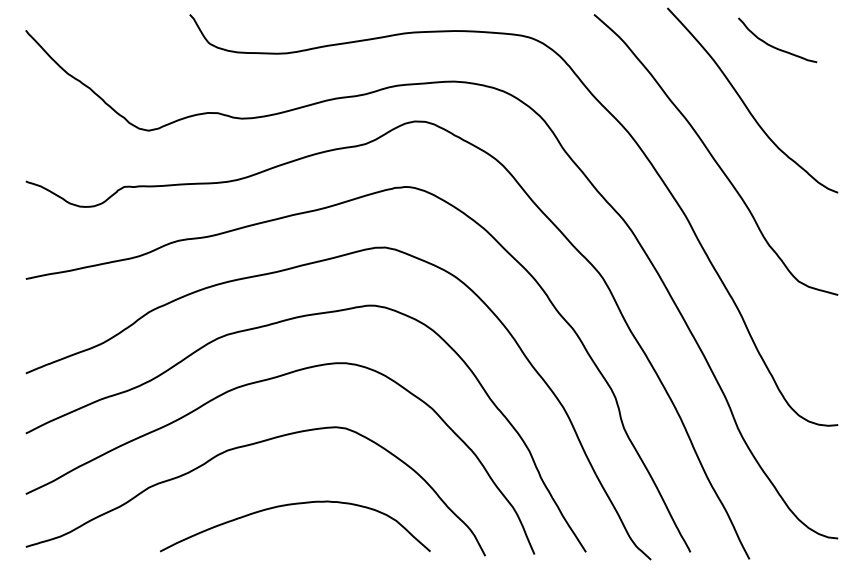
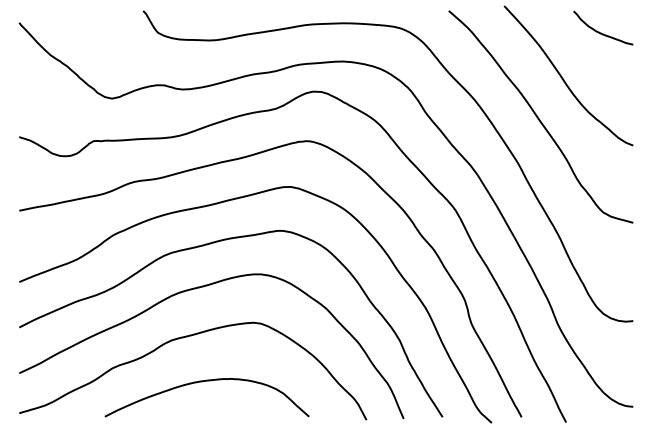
curve: (774, 46) -> (600, 32), moved
curve: (292, 505) -> (204, 381), moved

